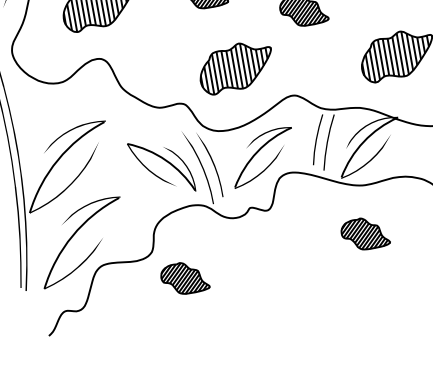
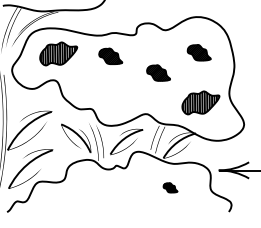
part: (235, 67) -> (120, 95), removed
part: (364, 233) -> (170, 187), size x0.6
part: (184, 277) -> (78, 194), removed

